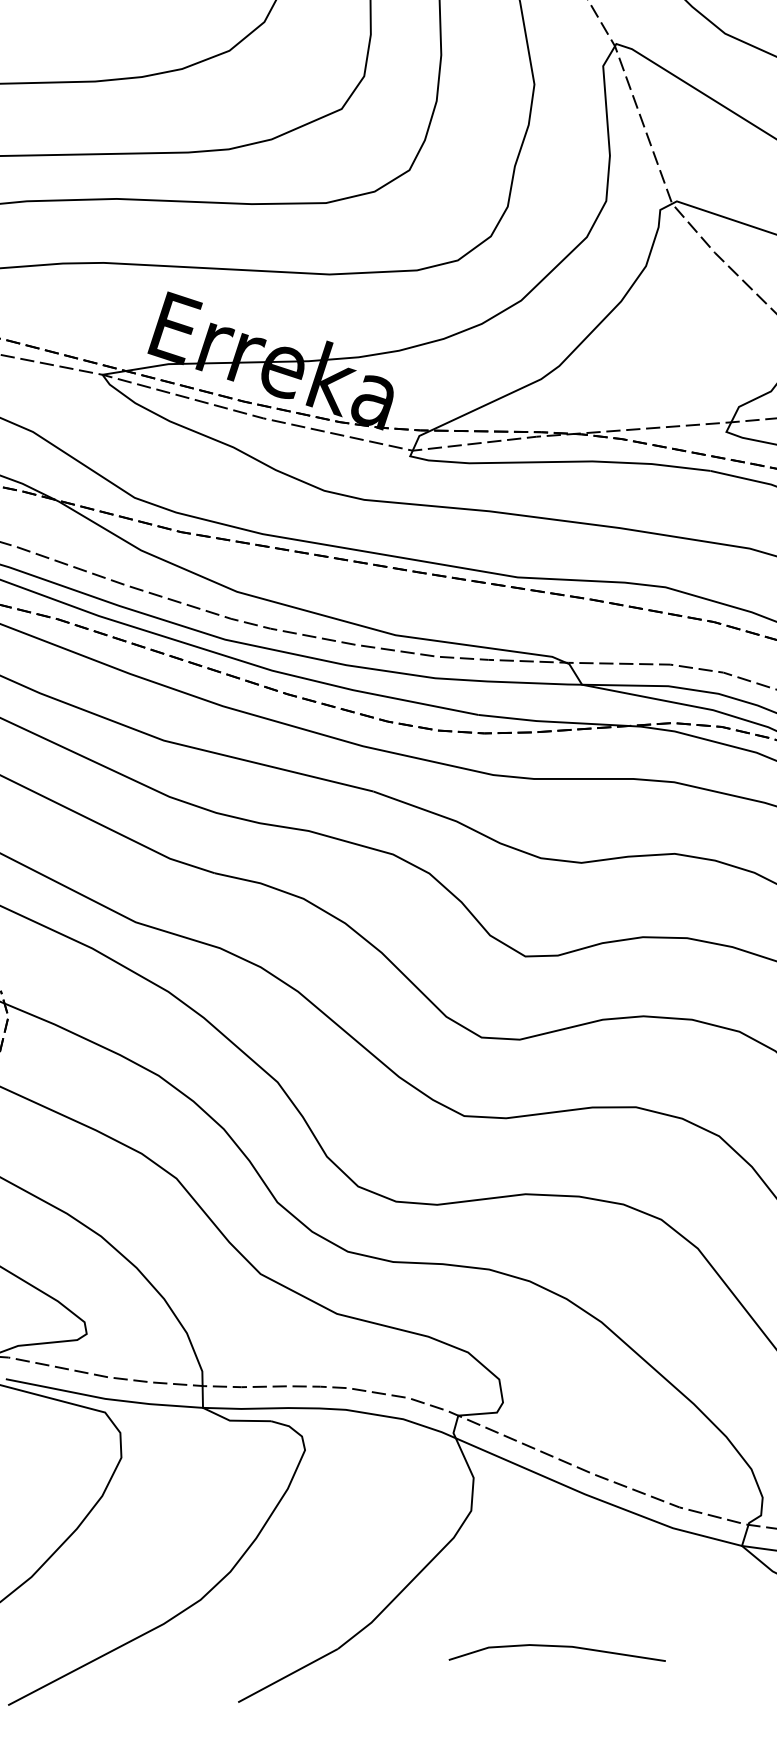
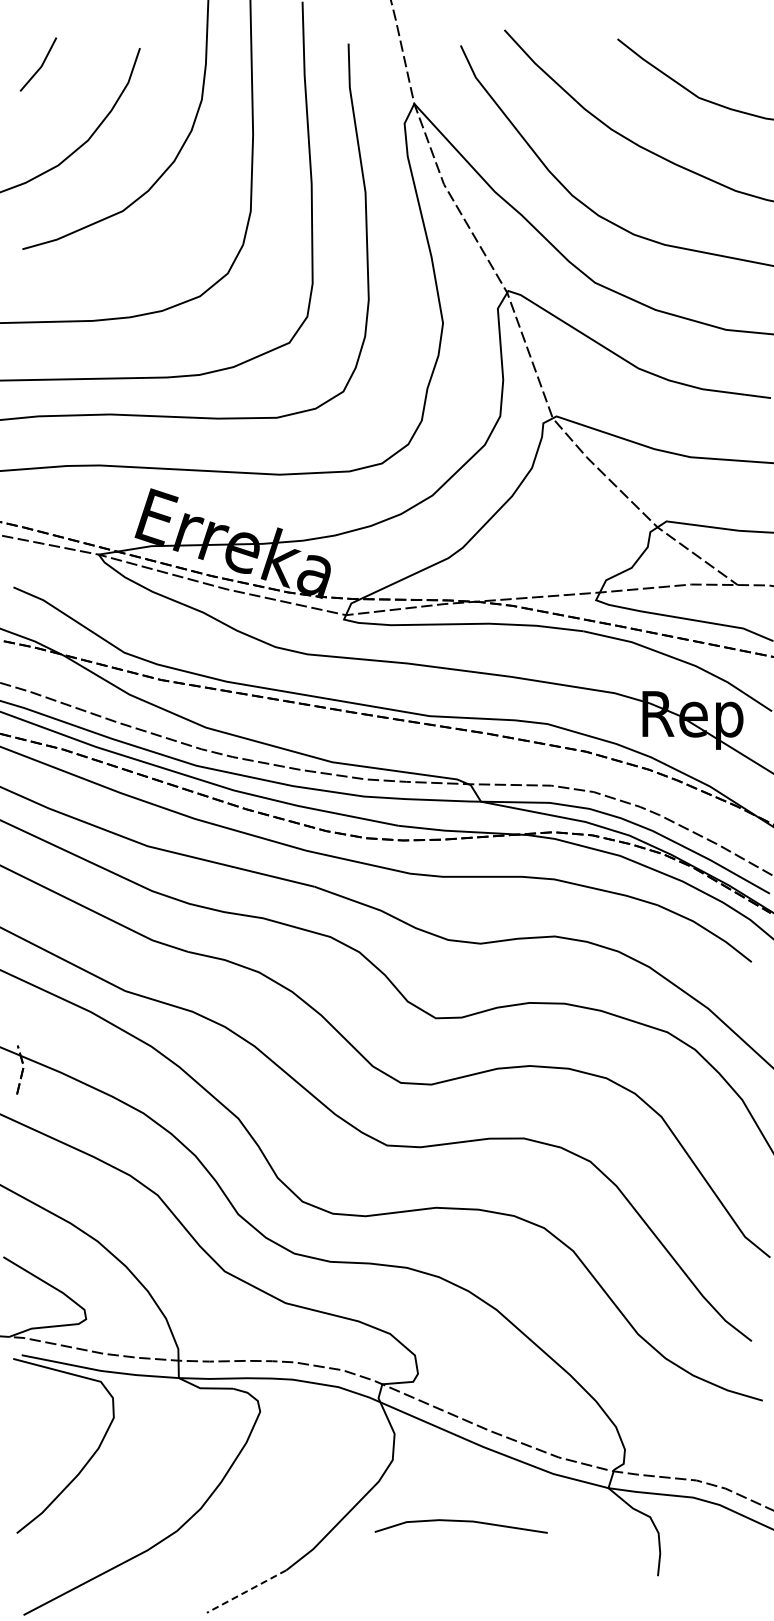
line: (556, 1646) -> (460, 1521), moved
line: (287, 1675) -> (246, 1591), solid -> dashed

